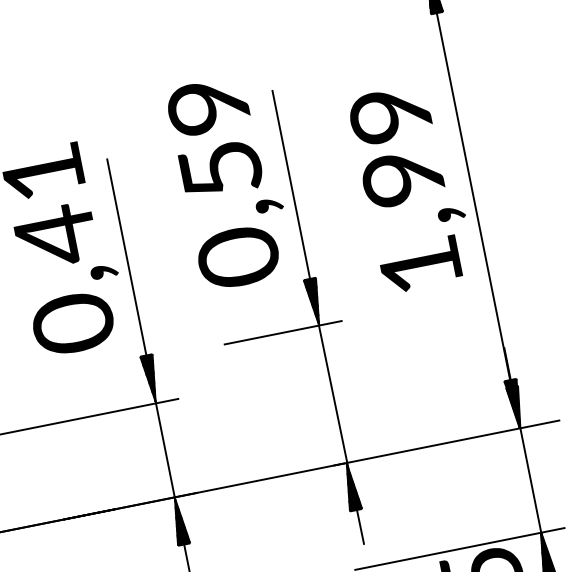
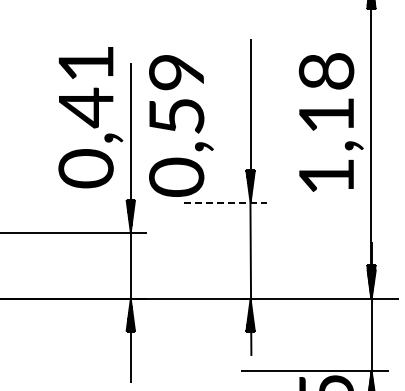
text: (396, 146) -> (326, 93), 1,99 -> 1,18
text: (230, 181) -> (181, 125), moved
line: (284, 331) -> (226, 202), solid -> dashed

